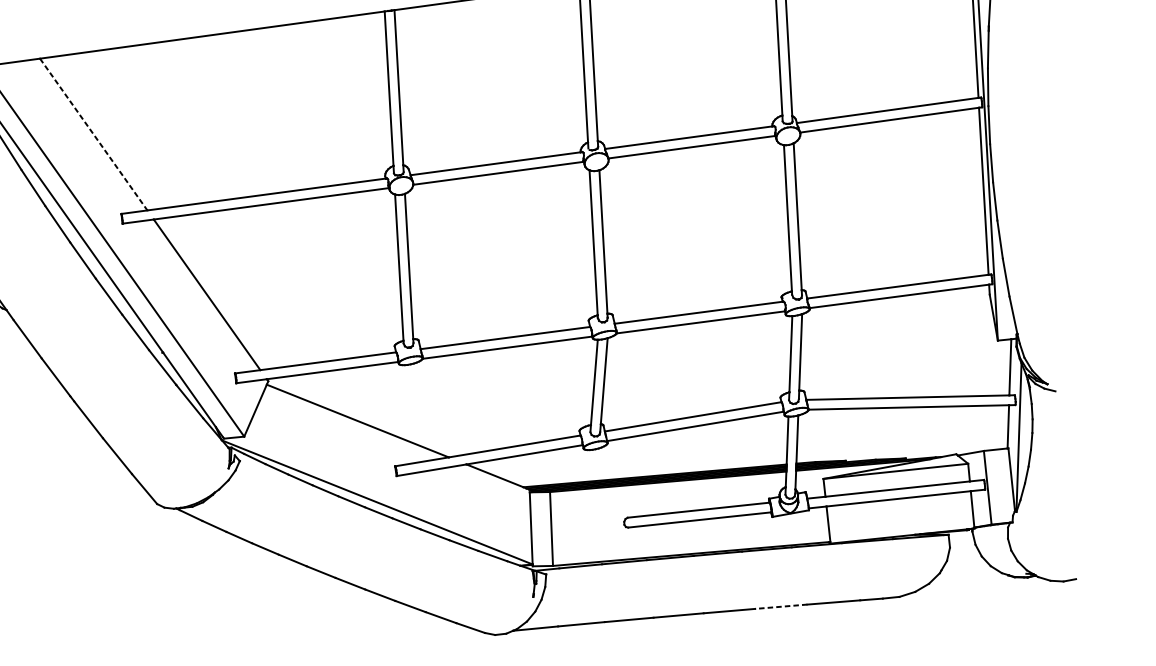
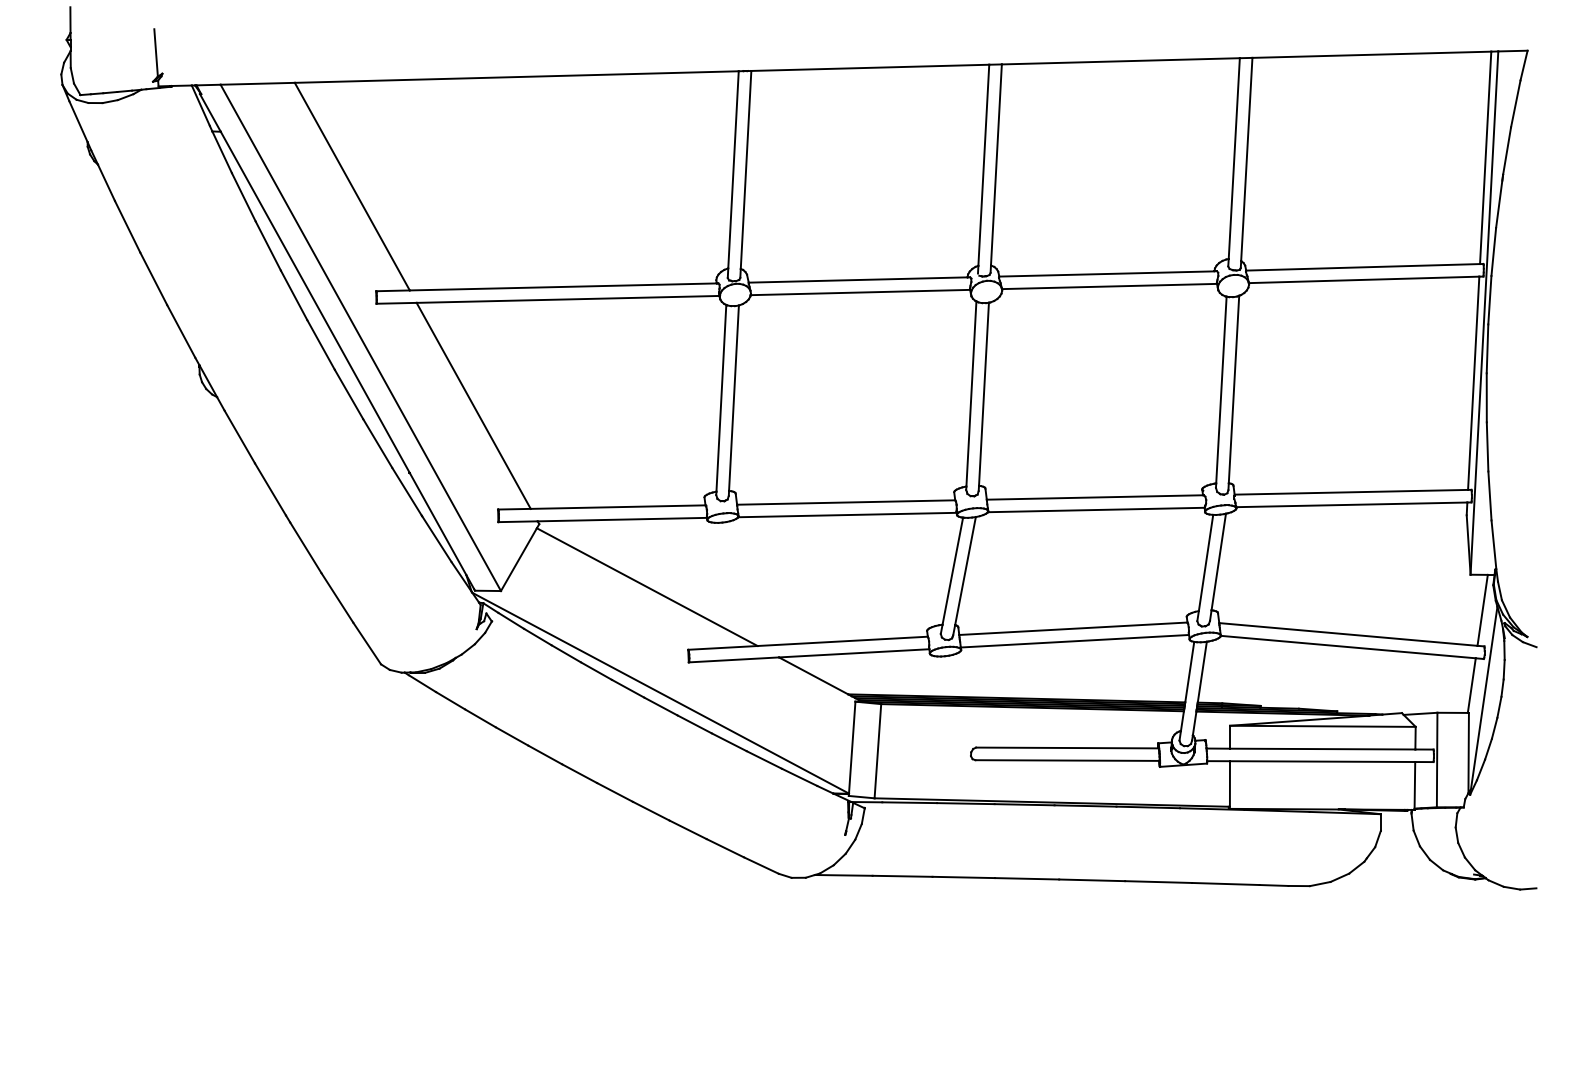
line: (93, 134) -> (352, 186), dashed -> solid
line: (781, 607) -> (1158, 882), dashed -> solid

